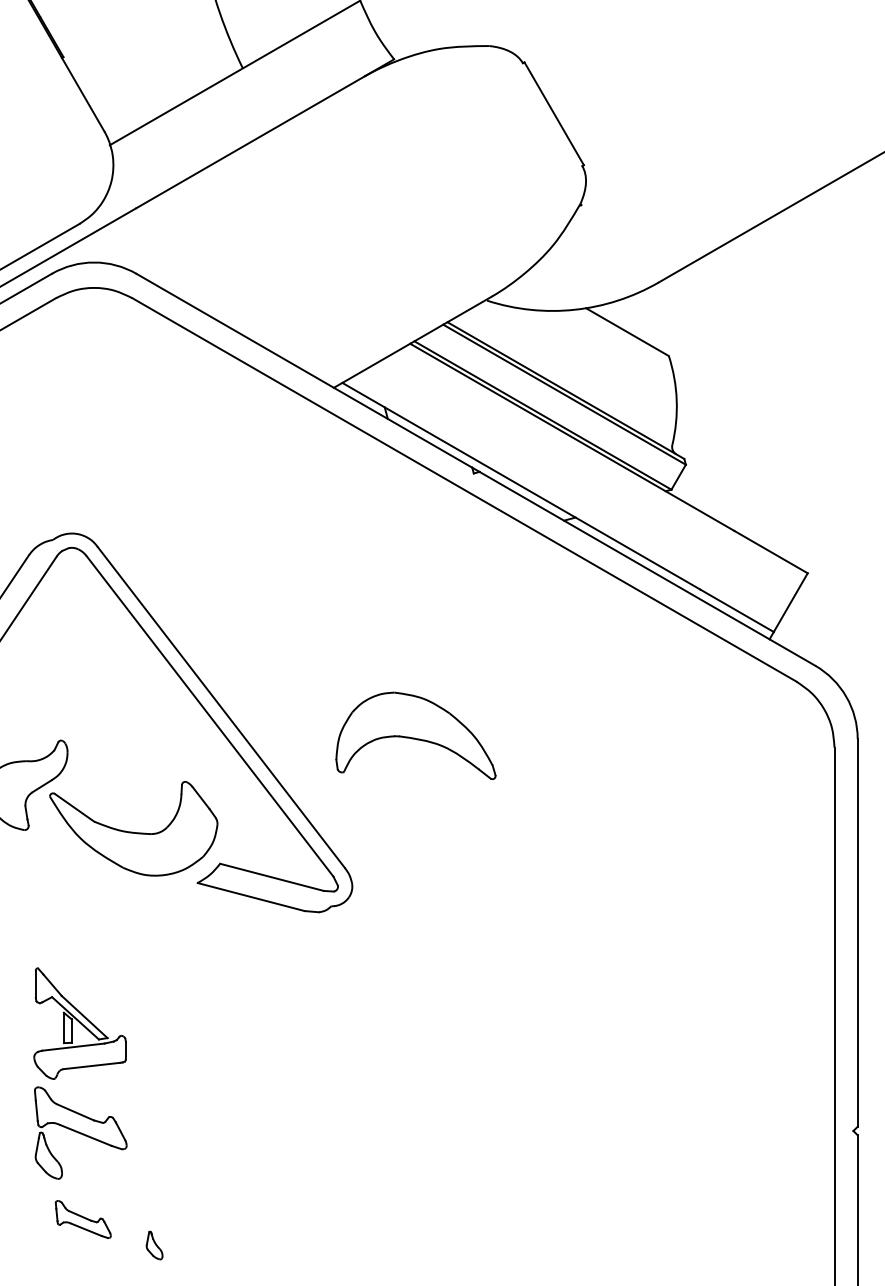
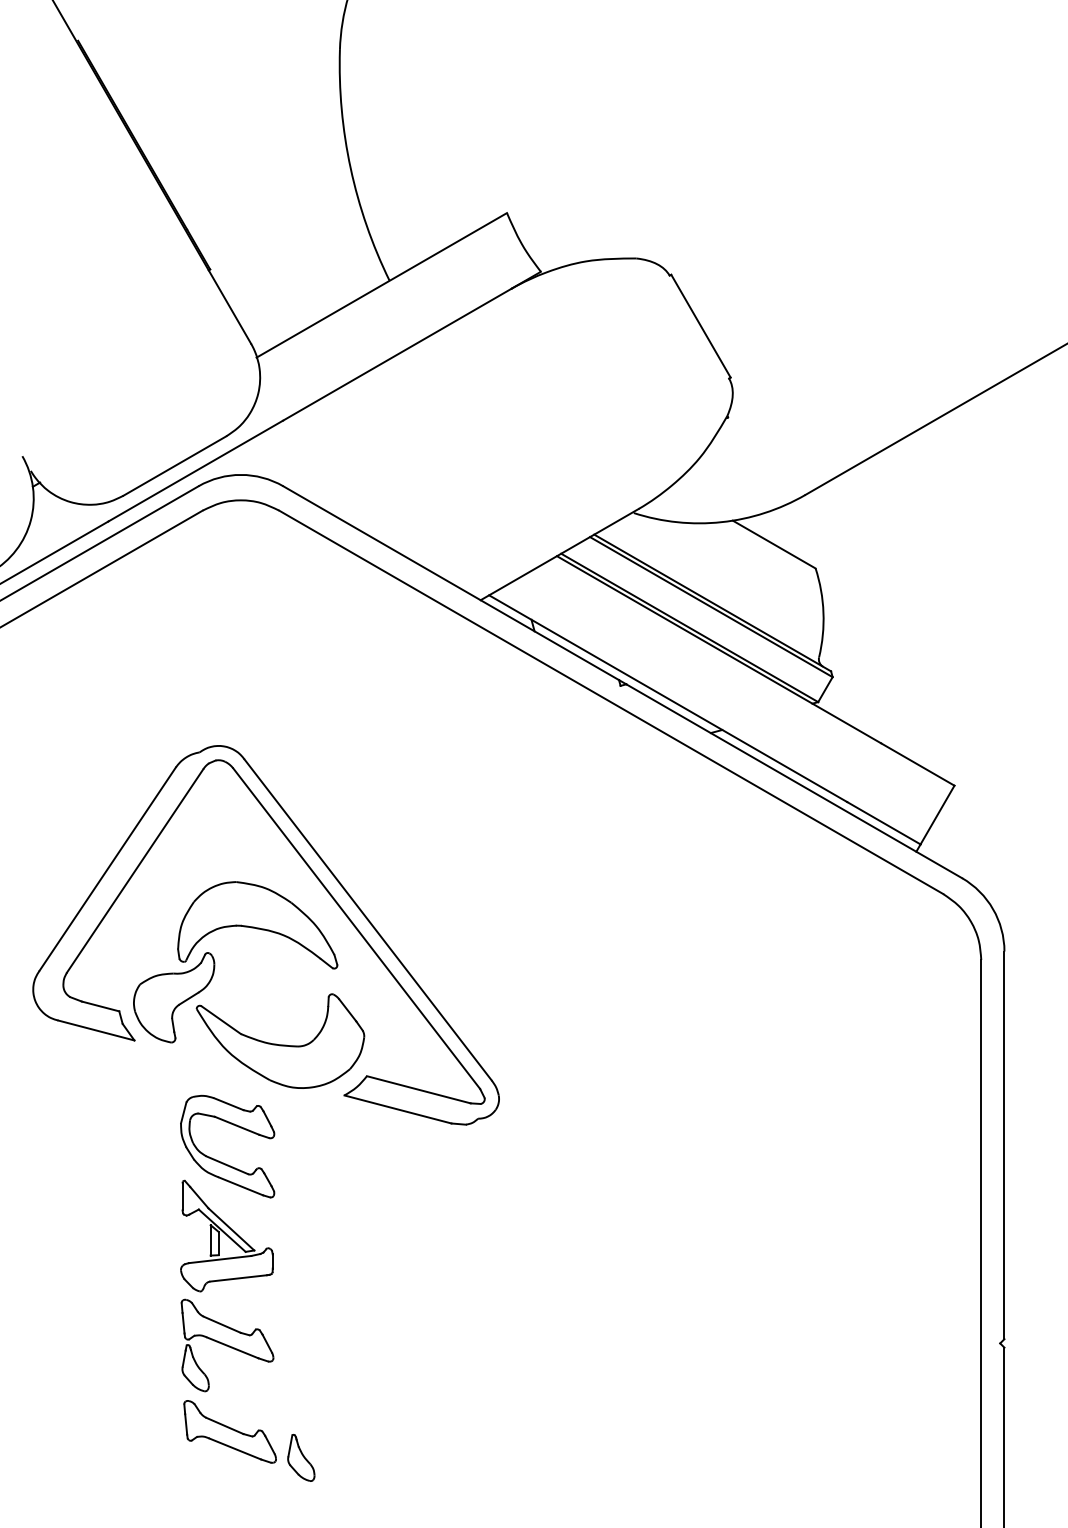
part: (415, 736) -> (257, 925), moved
part: (72, 948) -> (219, 1160), added
part: (82, 1219) -> (229, 1431), size x1.67
part: (154, 1245) -> (301, 1457), size x1.67

